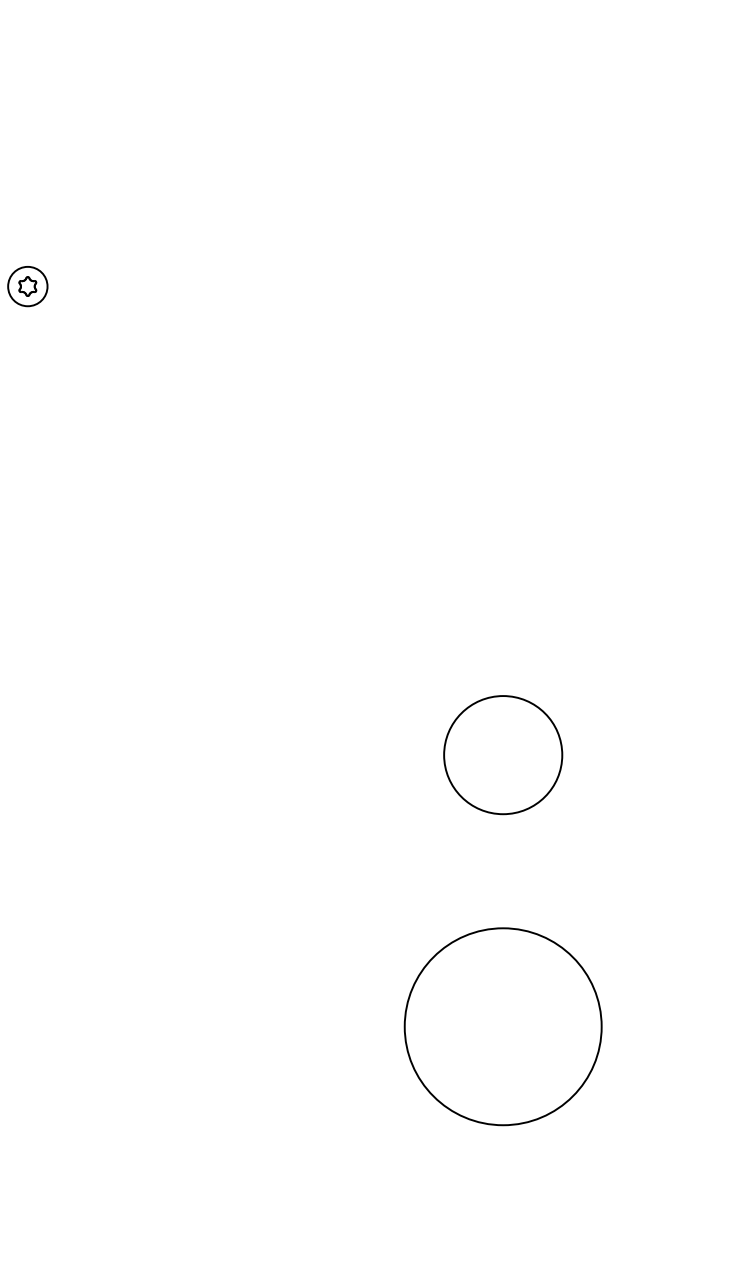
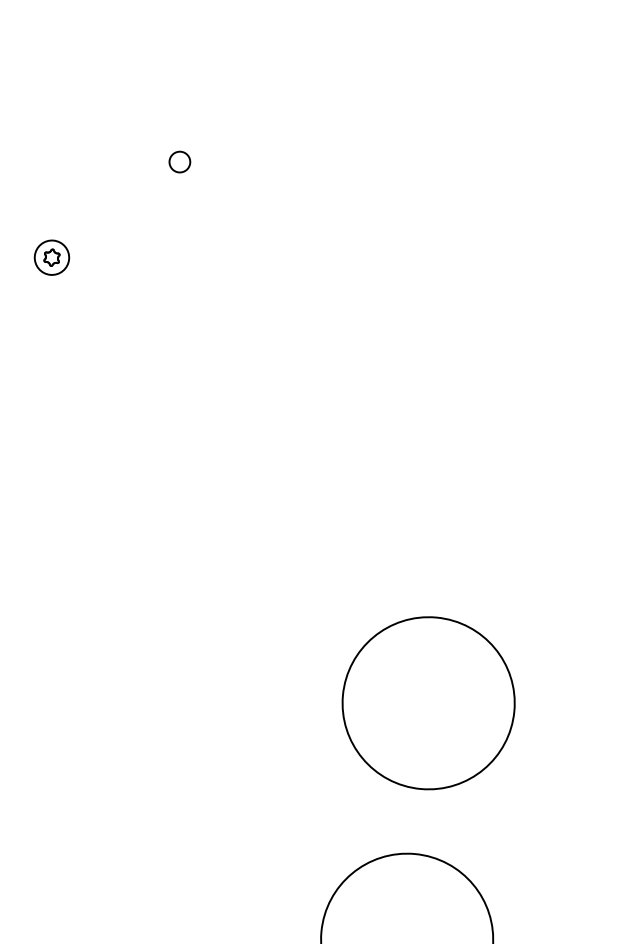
circle: (163, 164) -> (179, 162), added
circle: (502, 754) -> (428, 702), size x1.67

